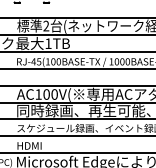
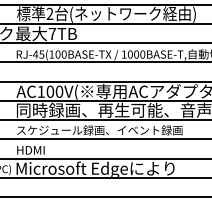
text: (48, 43) -> (52, 33), 1TB -> 7TB

